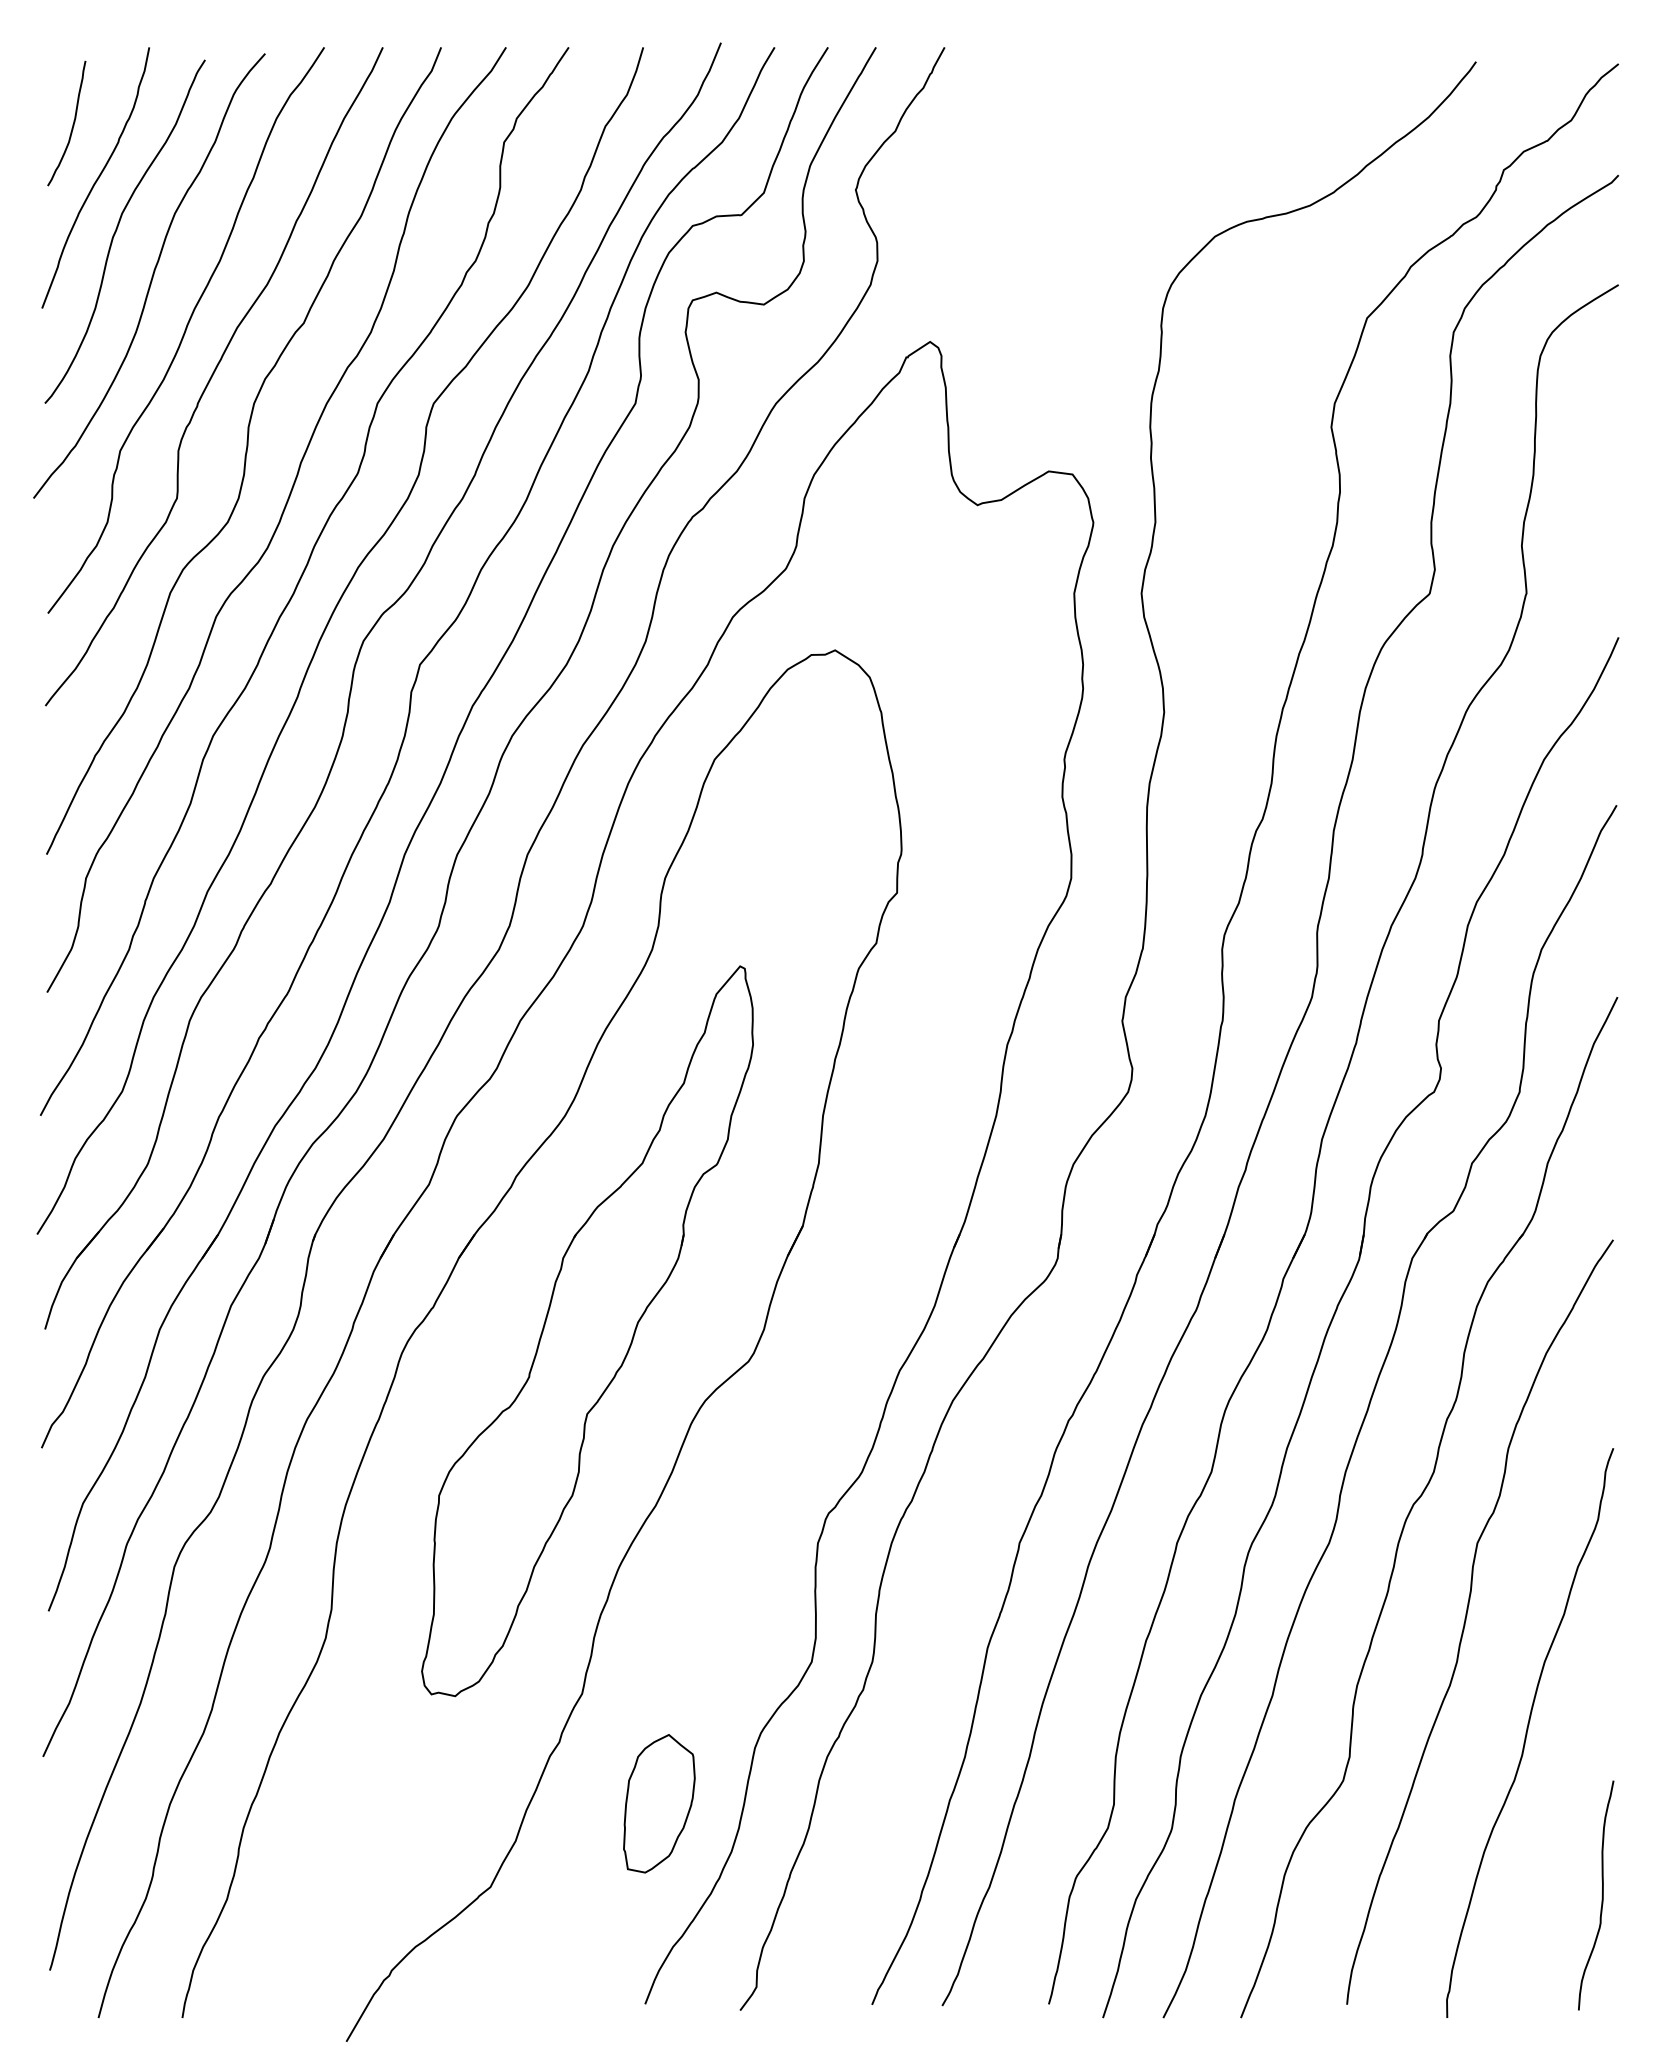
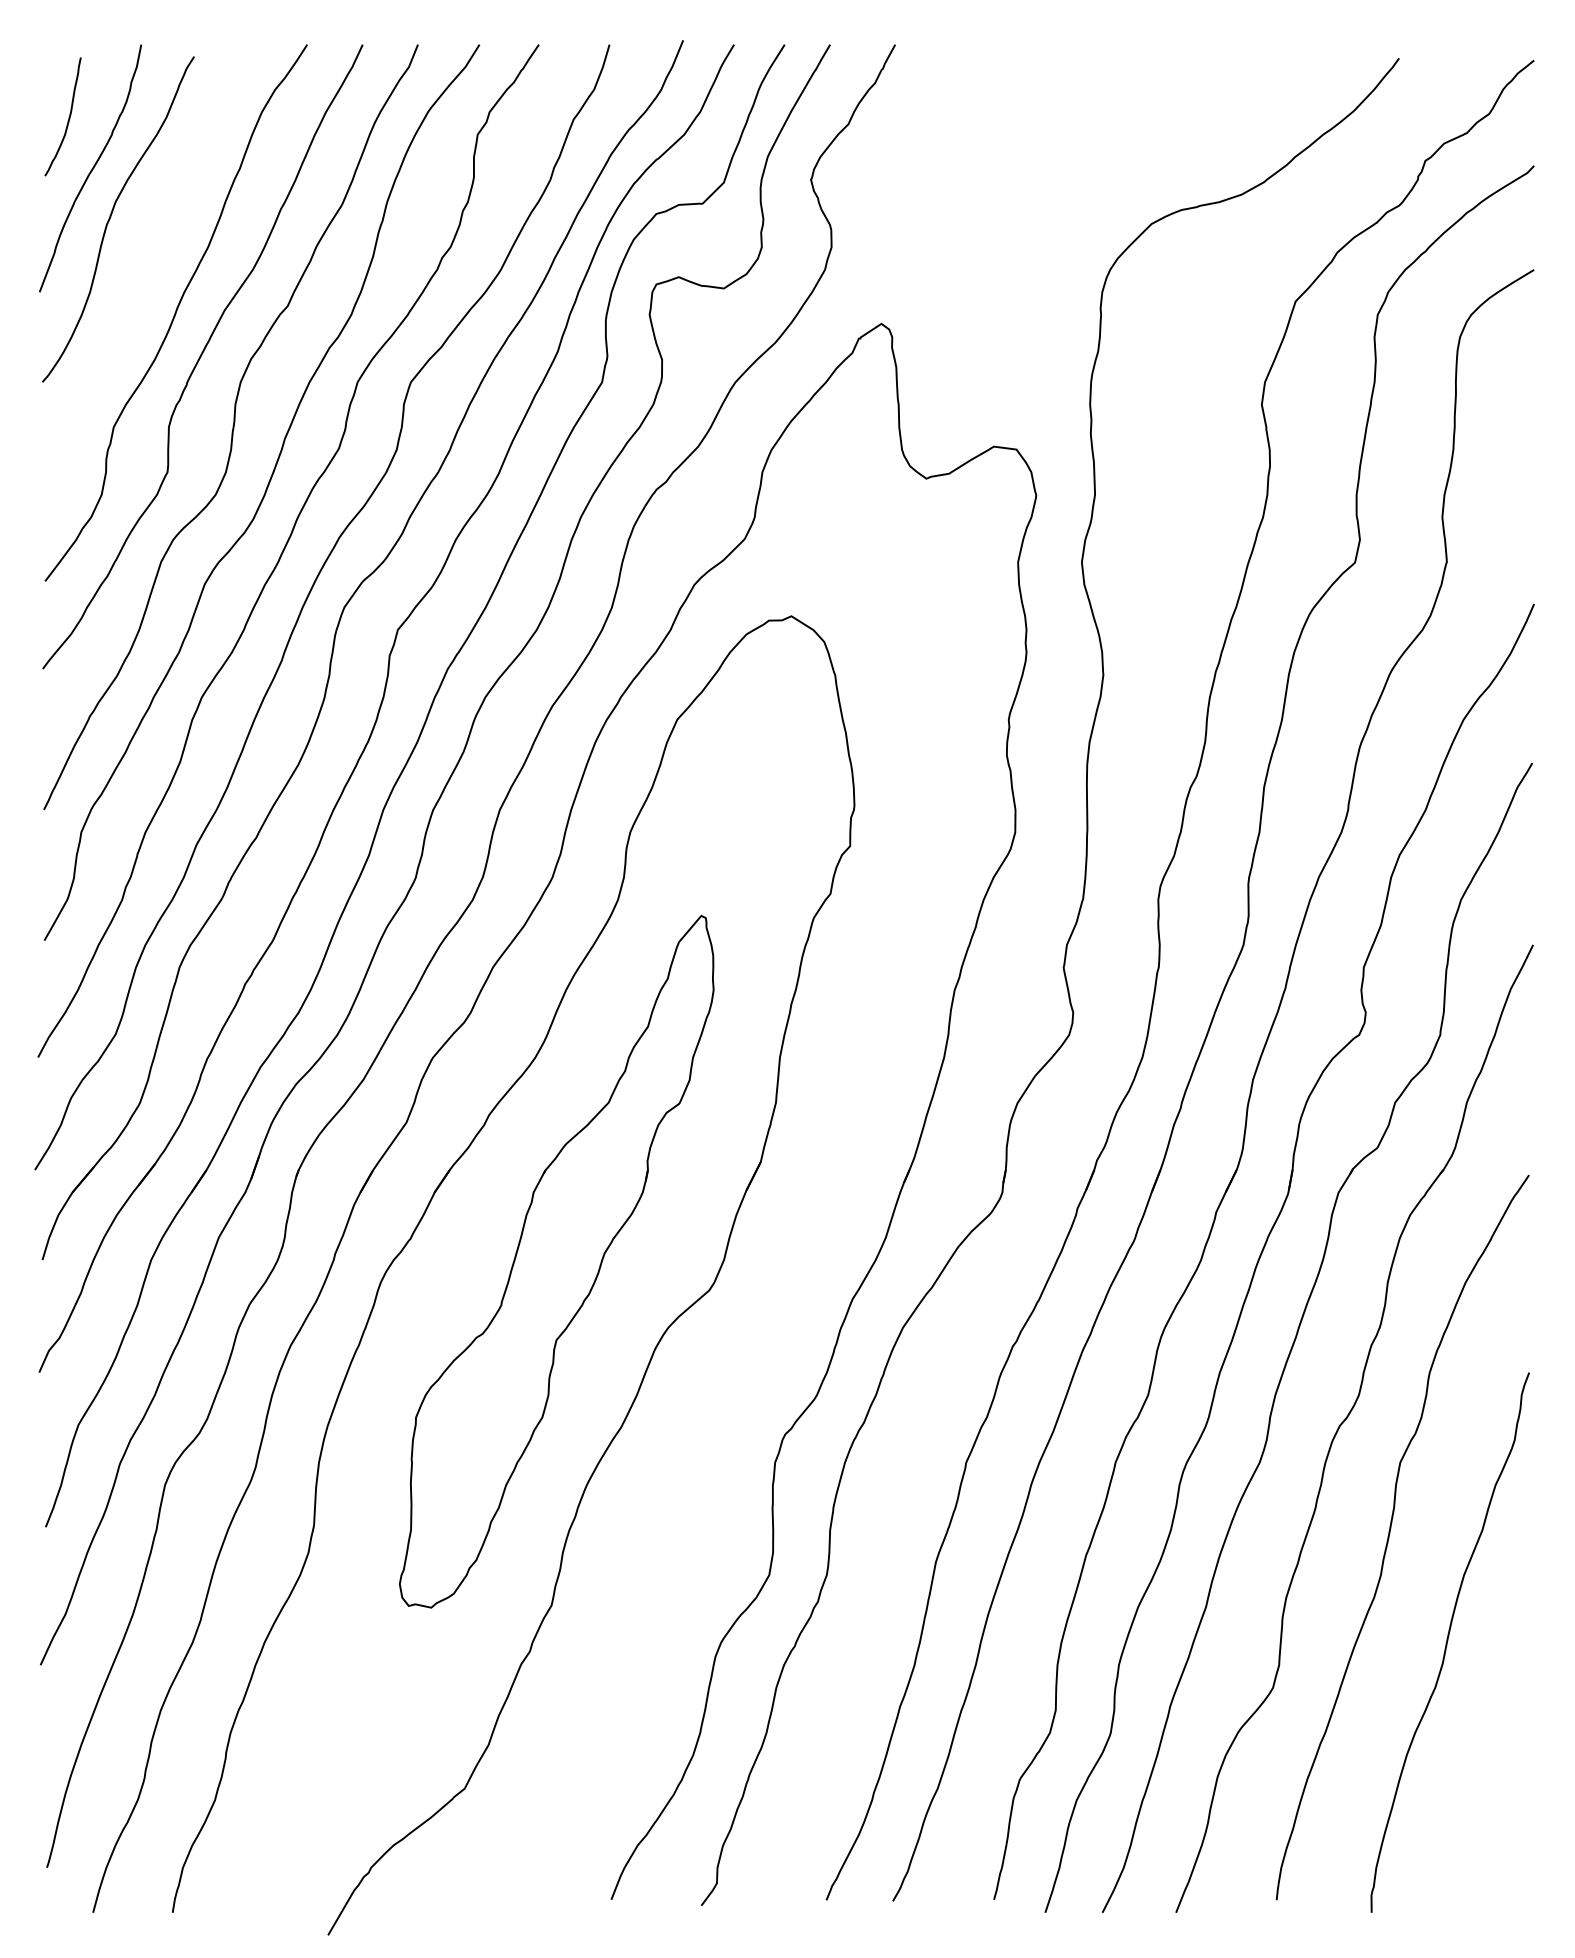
curve: (151, 276) -> (143, 261), removed
part: (659, 1803) -> (624, 1709), removed
curve: (1602, 1895) -> (1518, 1796), removed

